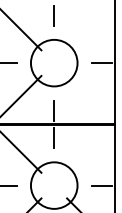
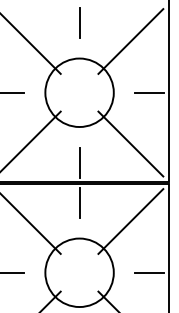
line: (89, 28) -> (131, 41), added
line: (89, 97) -> (131, 143), added
line: (89, 150) -> (131, 221), added

